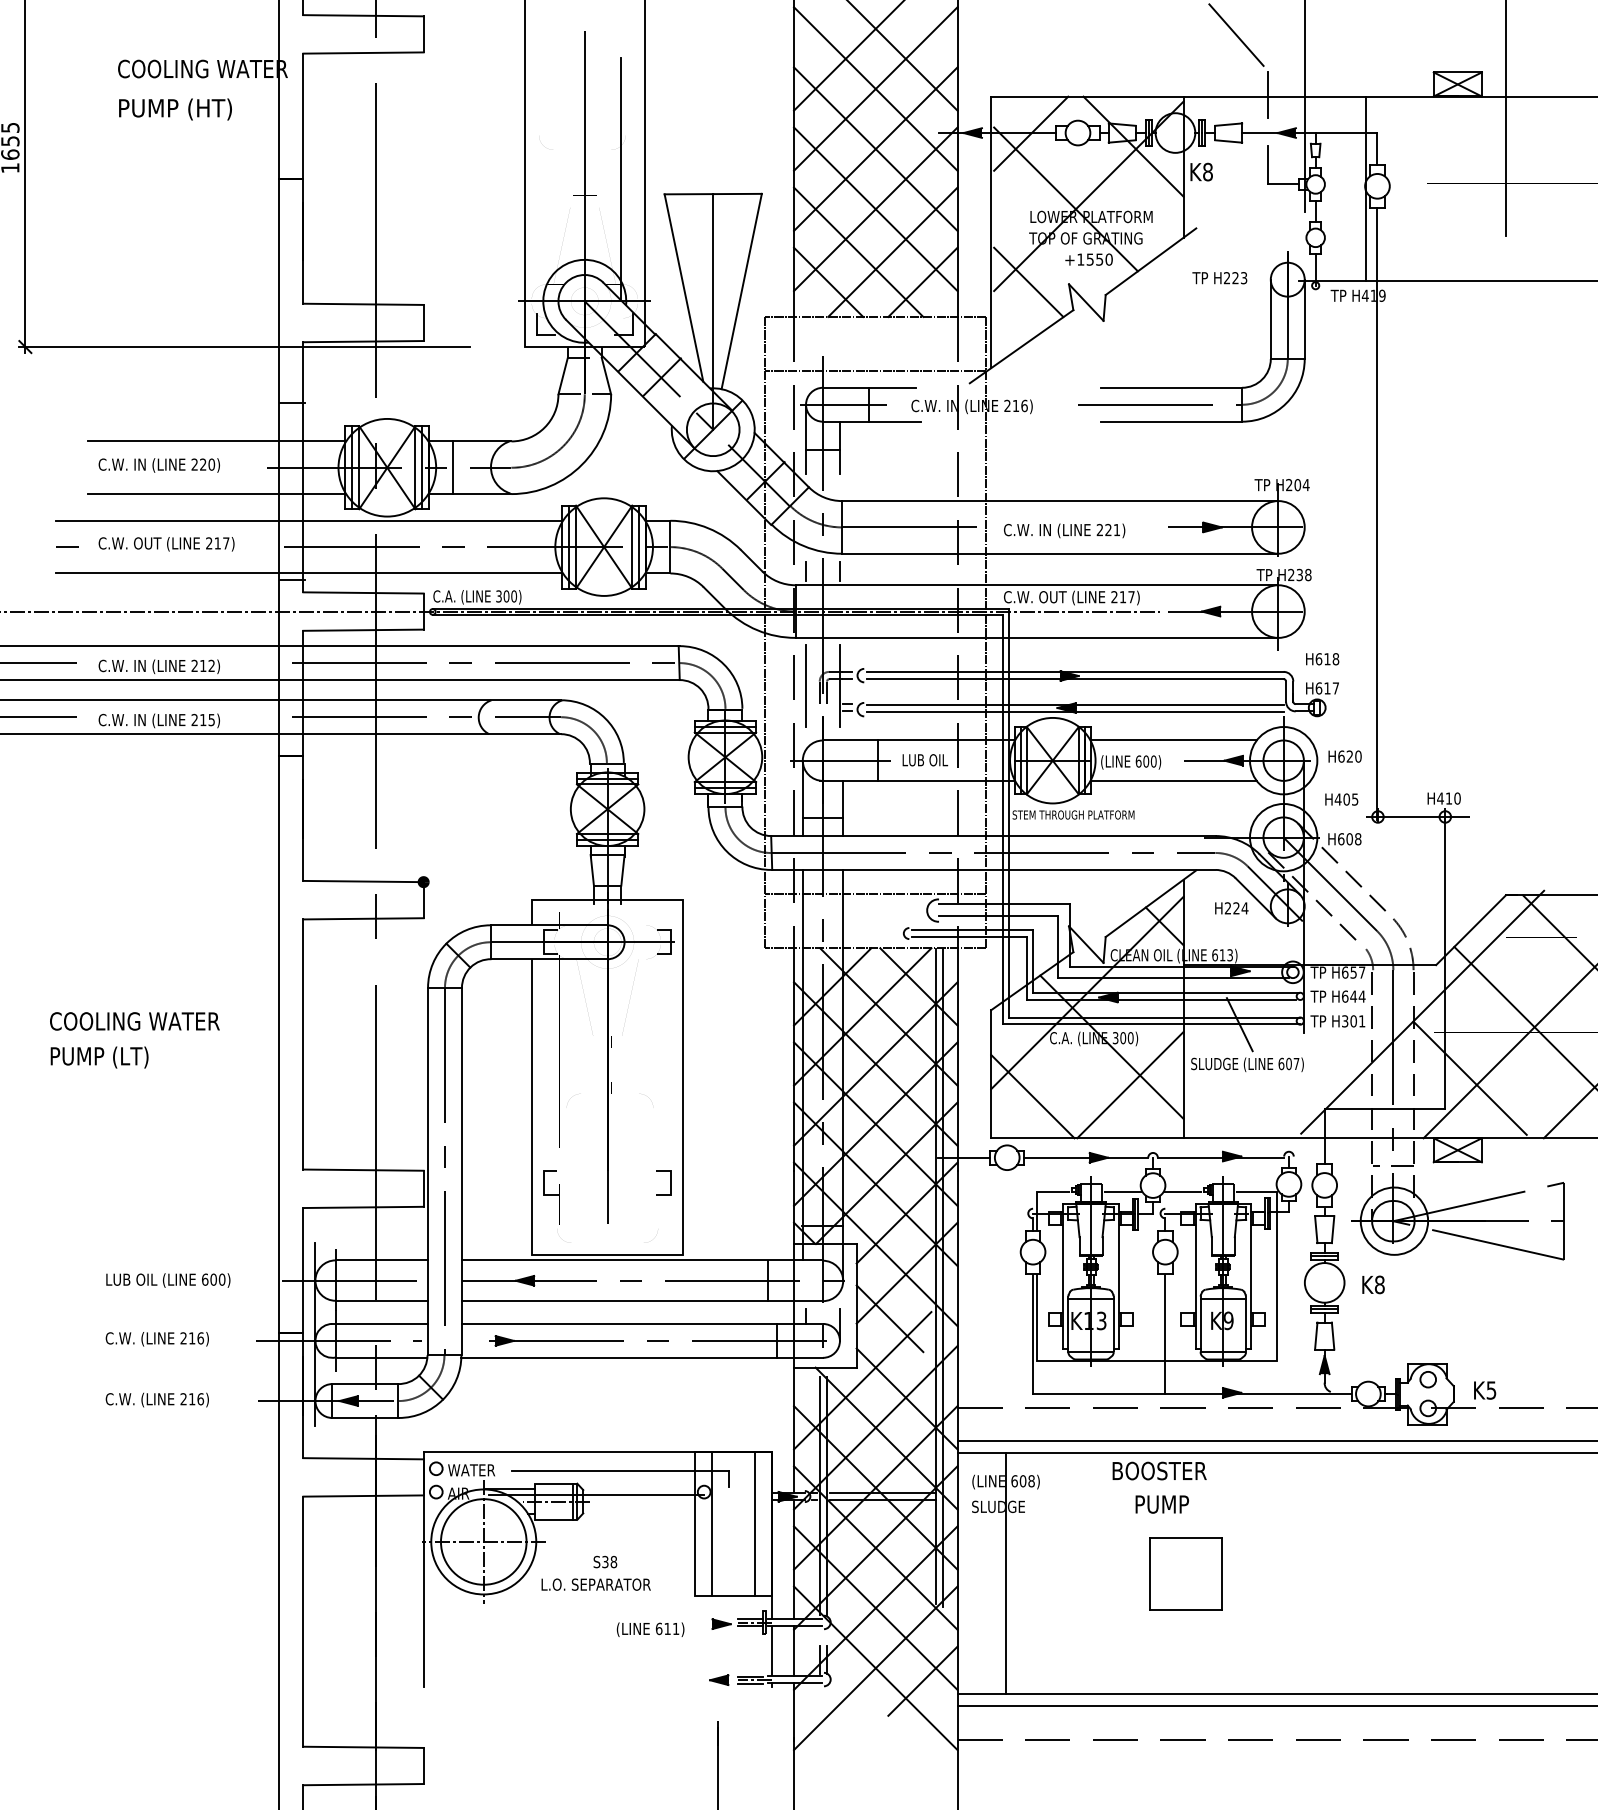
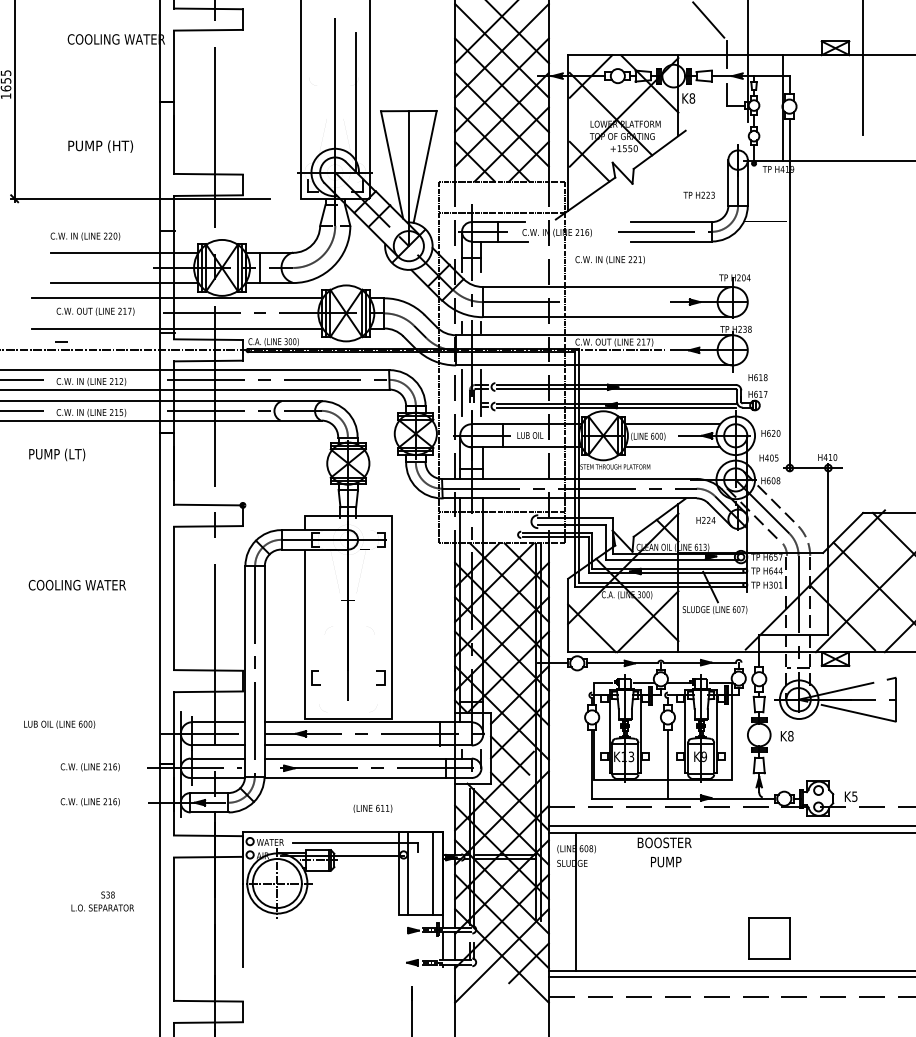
text: (175, 109) -> (100, 146), moved
text: (1218, 276) -> (698, 194), moved
text: (159, 465) -> (85, 236), moved
text: (1063, 531) -> (609, 260), moved
line: (66, 545) -> (61, 341), moved
text: (100, 1056) -> (57, 454), moved
text: (168, 1280) -> (59, 724), moved
text: (595, 1573) -> (102, 901), moved
part: (1185, 1573) -> (769, 938), moved
text: (649, 1629) -> (372, 808), moved

